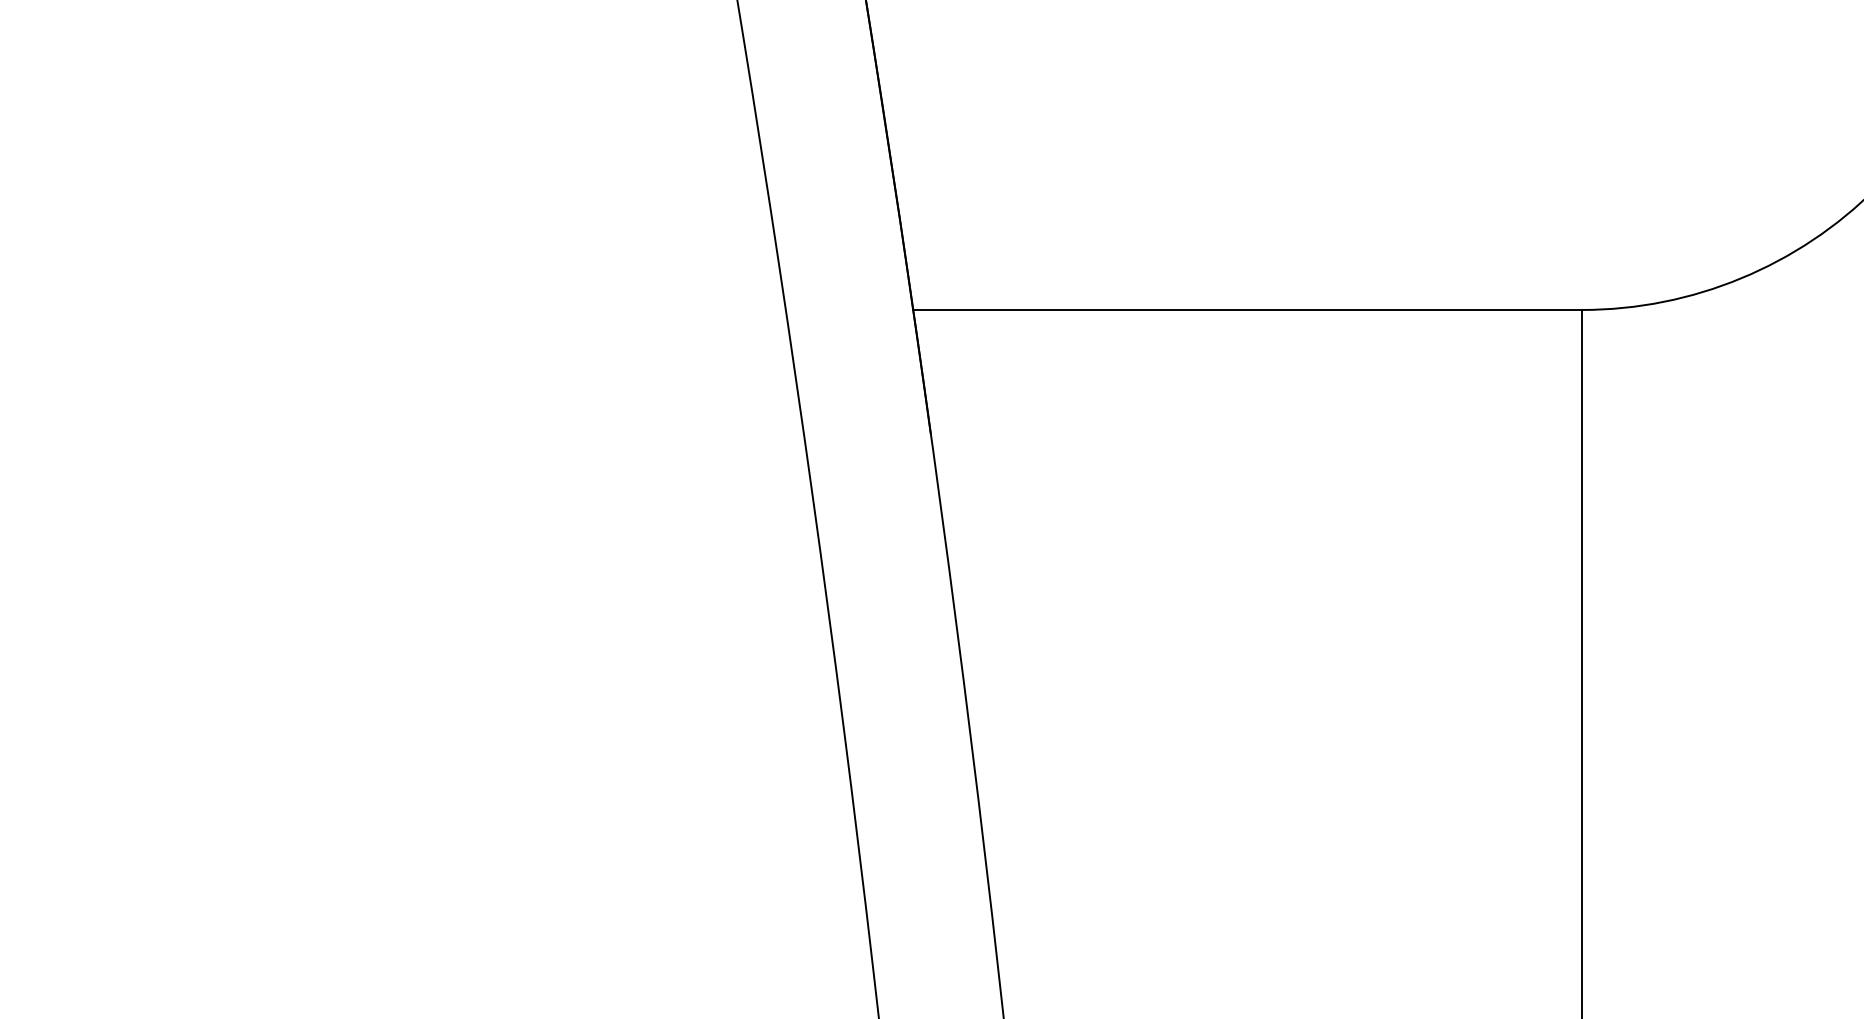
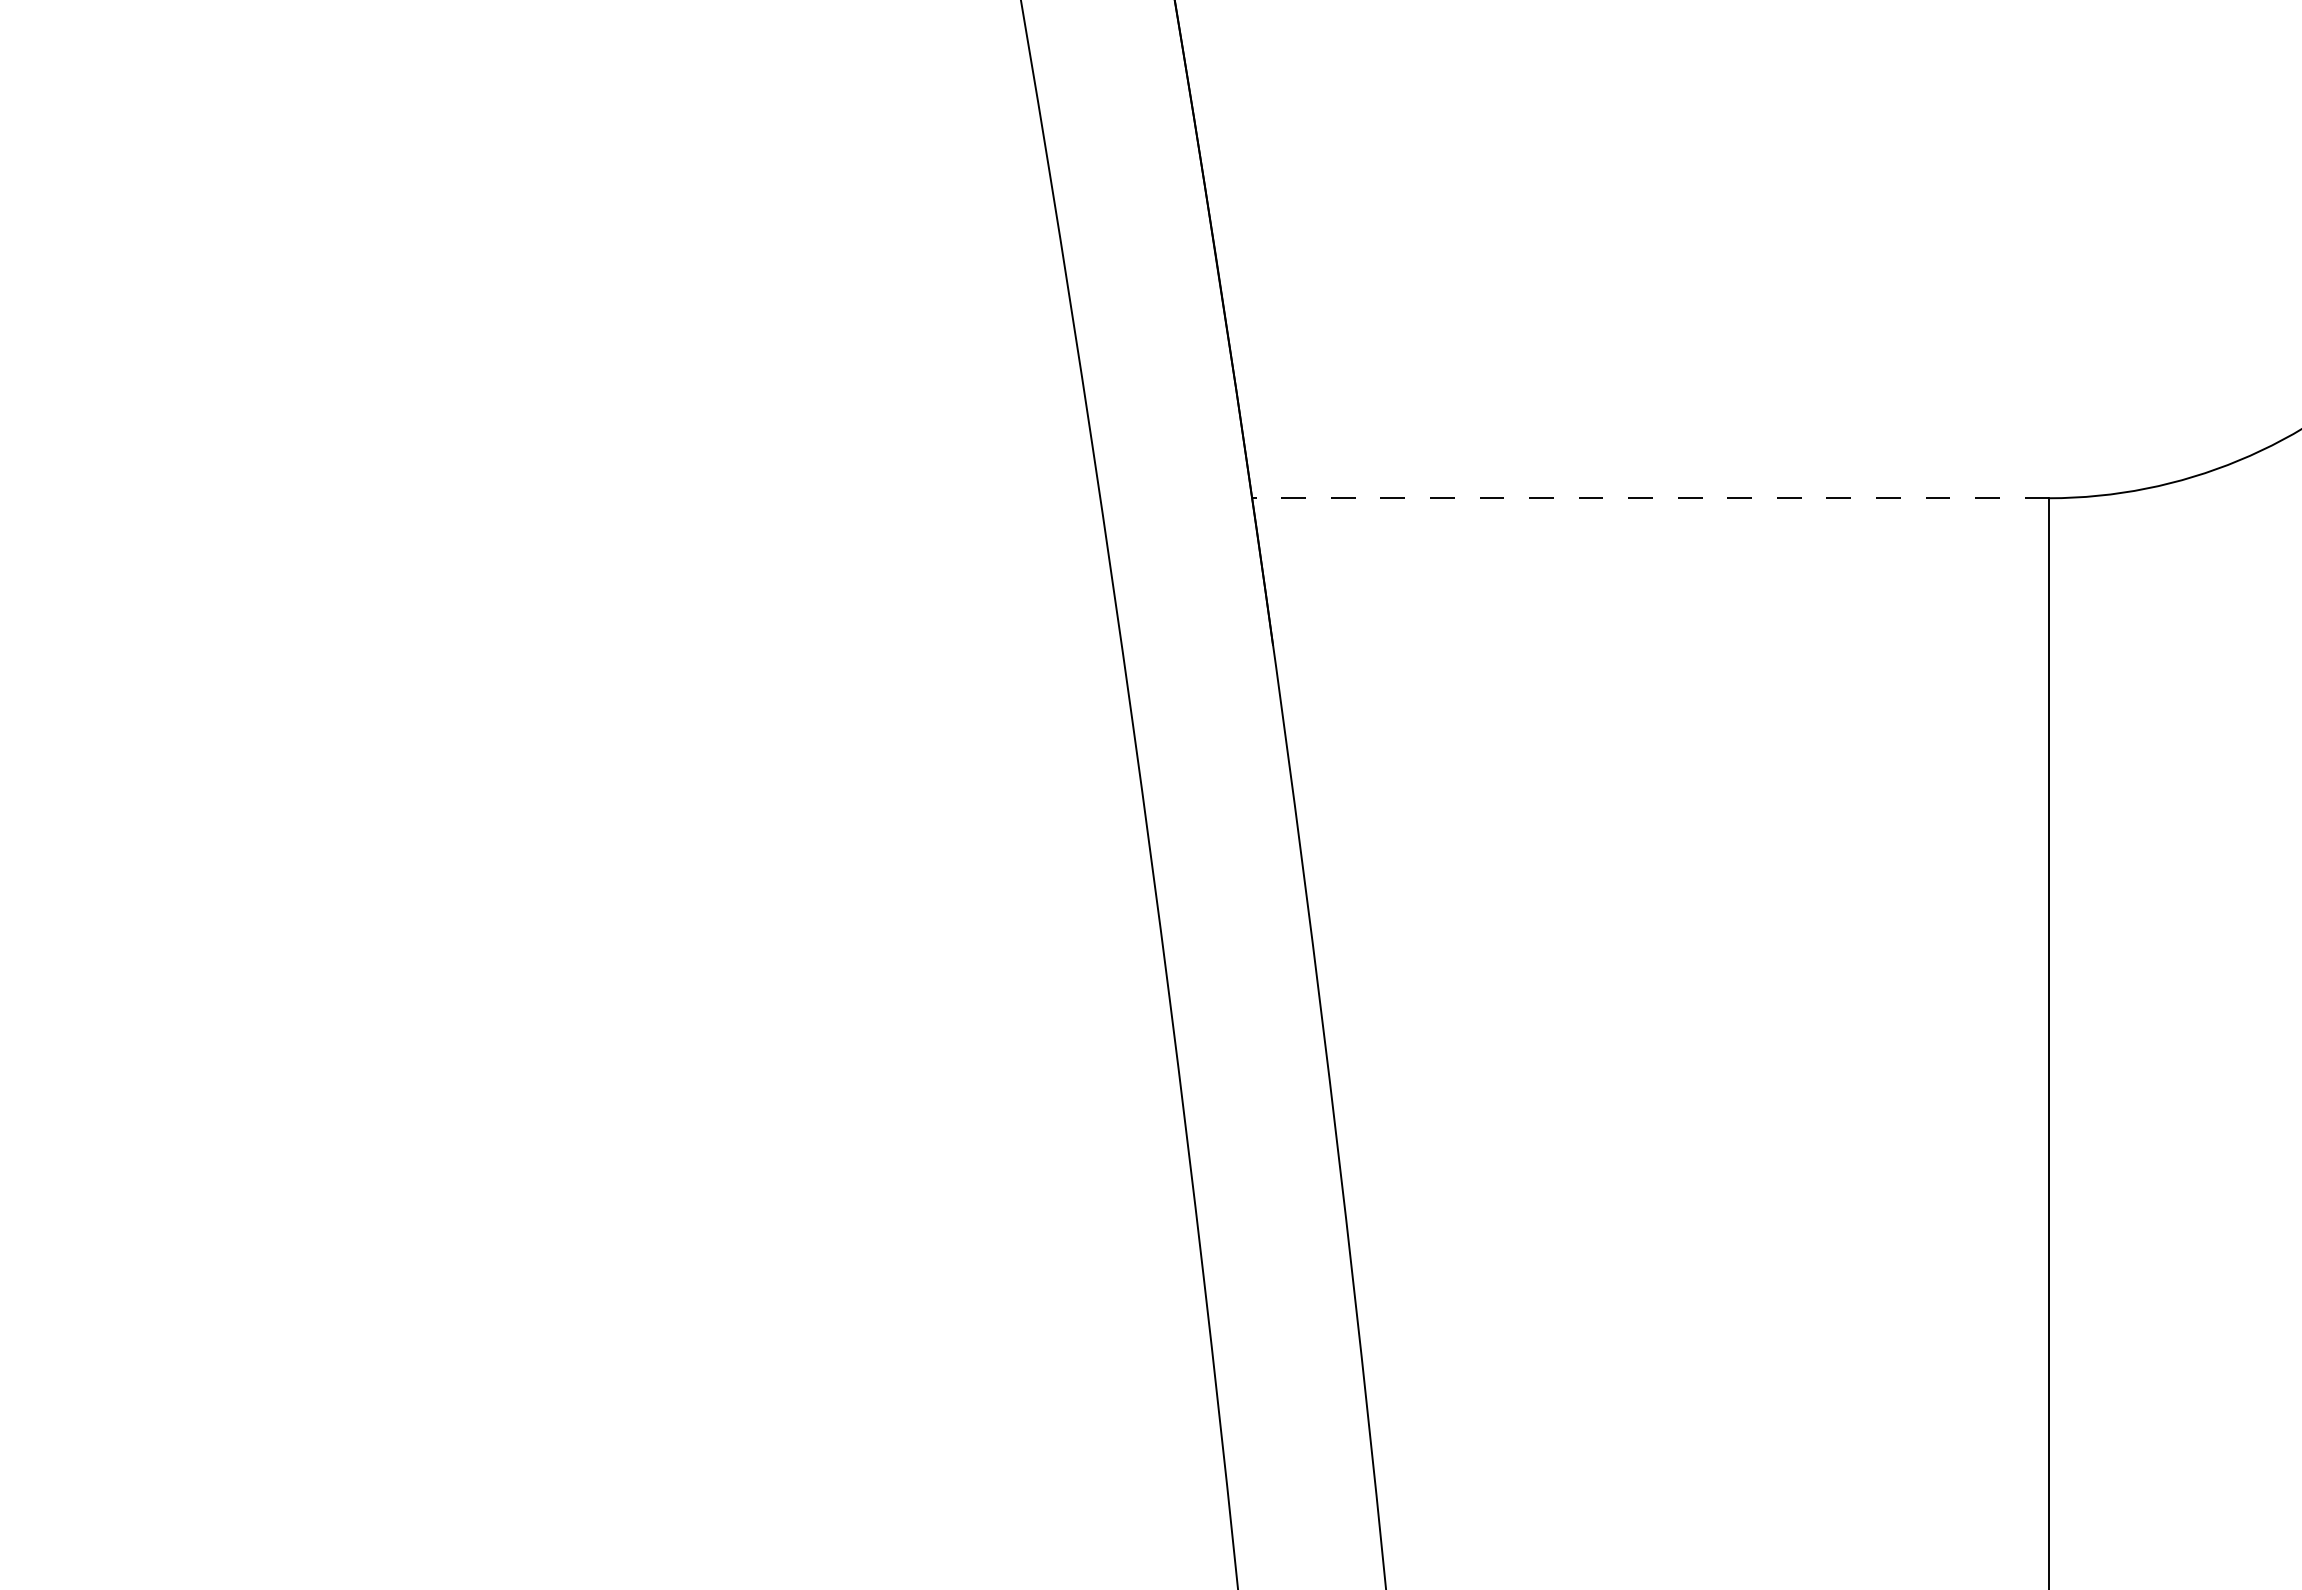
line: (1247, 310) -> (1650, 498), solid -> dashed

